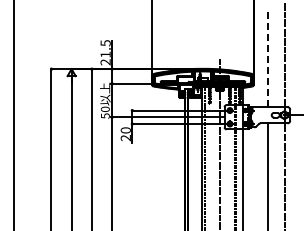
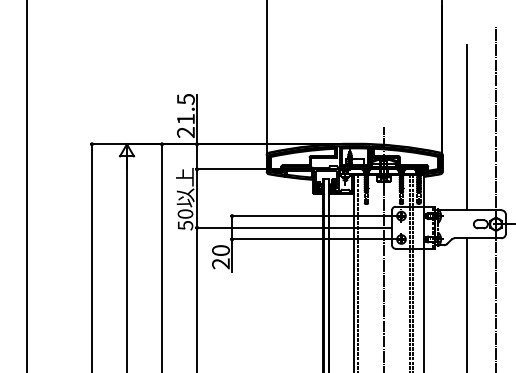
line: (267, 59) -> (466, 127), dashed -> solid

